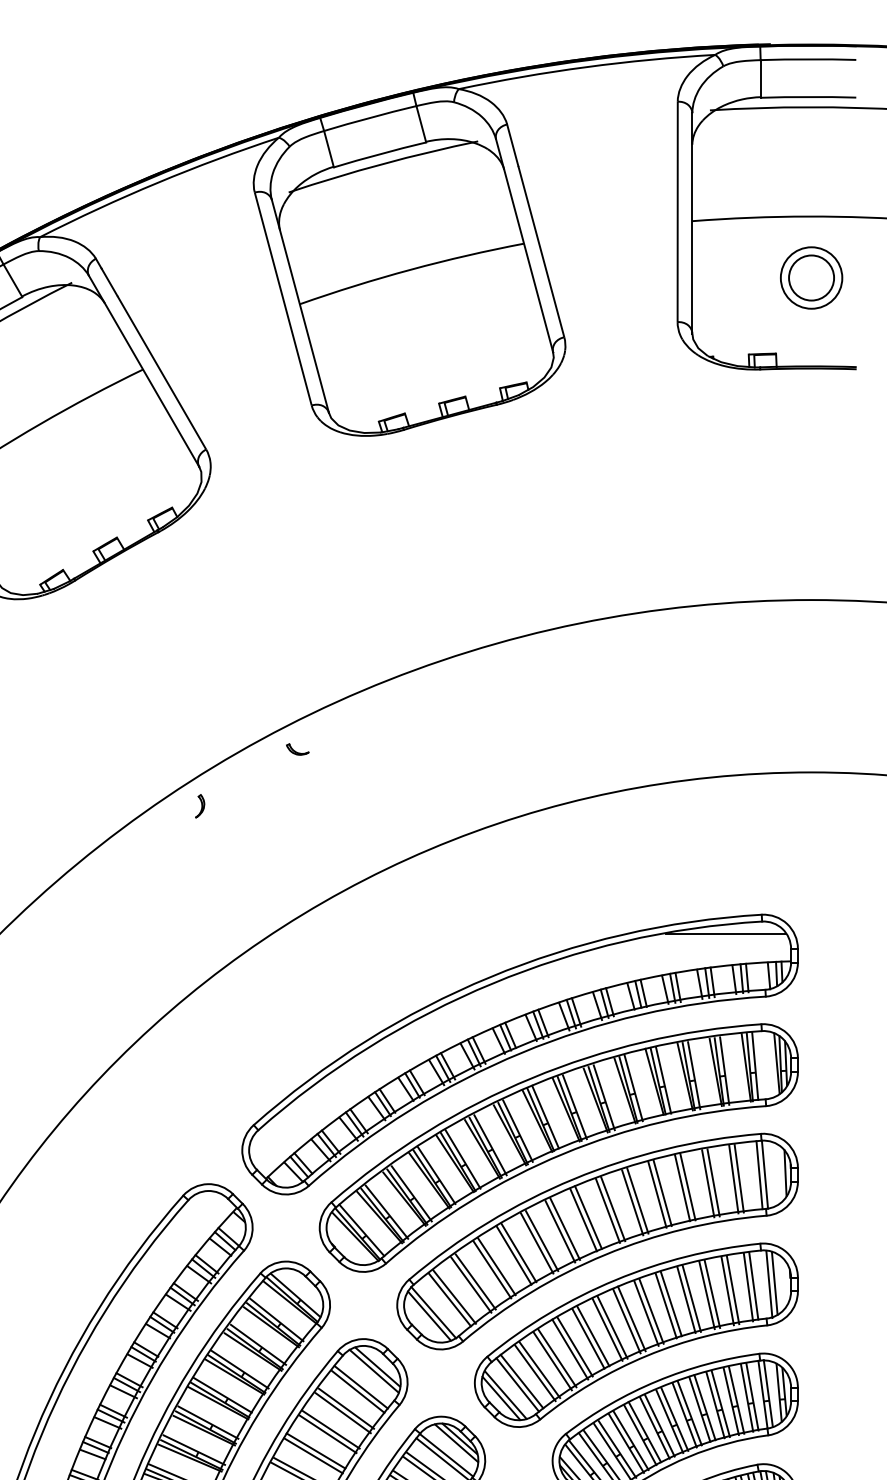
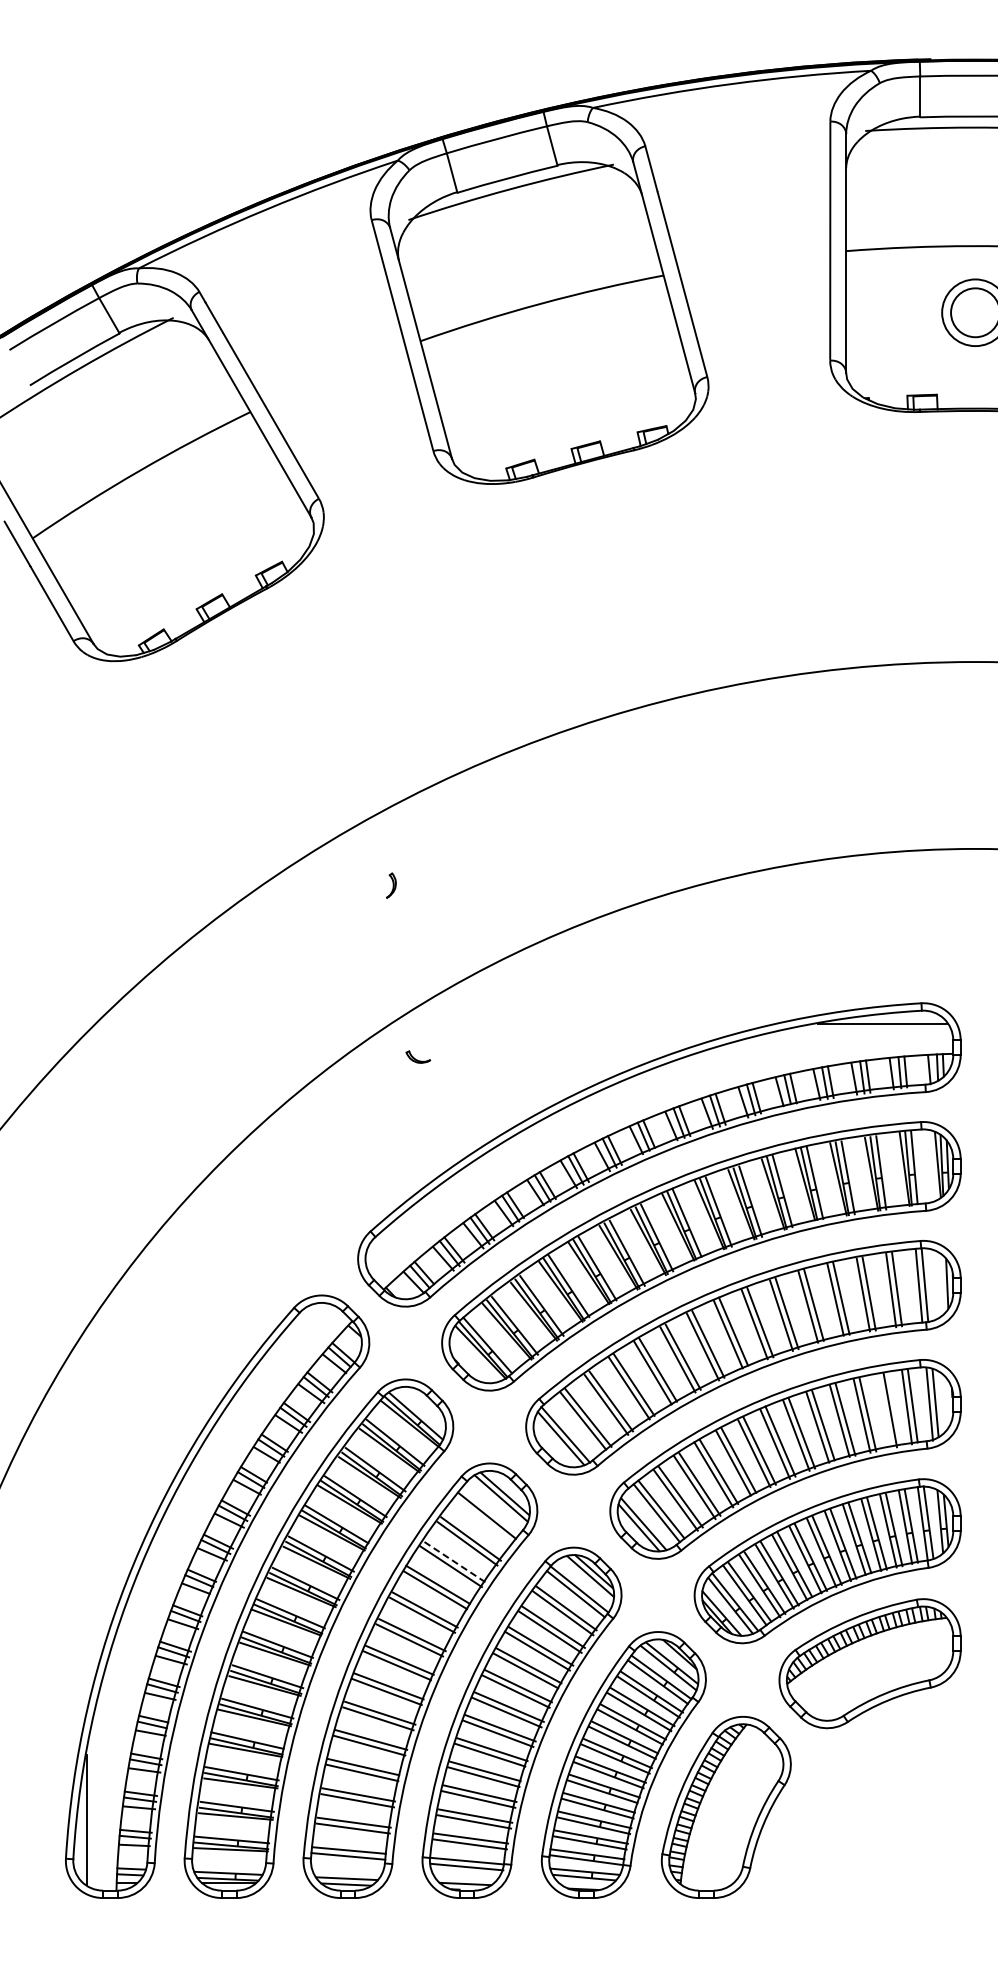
part: (297, 748) -> (418, 1056), moved
part: (200, 806) -> (391, 885), moved
line: (727, 1291) -> (884, 1411), removed
line: (357, 1391) -> (483, 1520), removed
line: (331, 1429) -> (454, 1561), solid -> dashed

